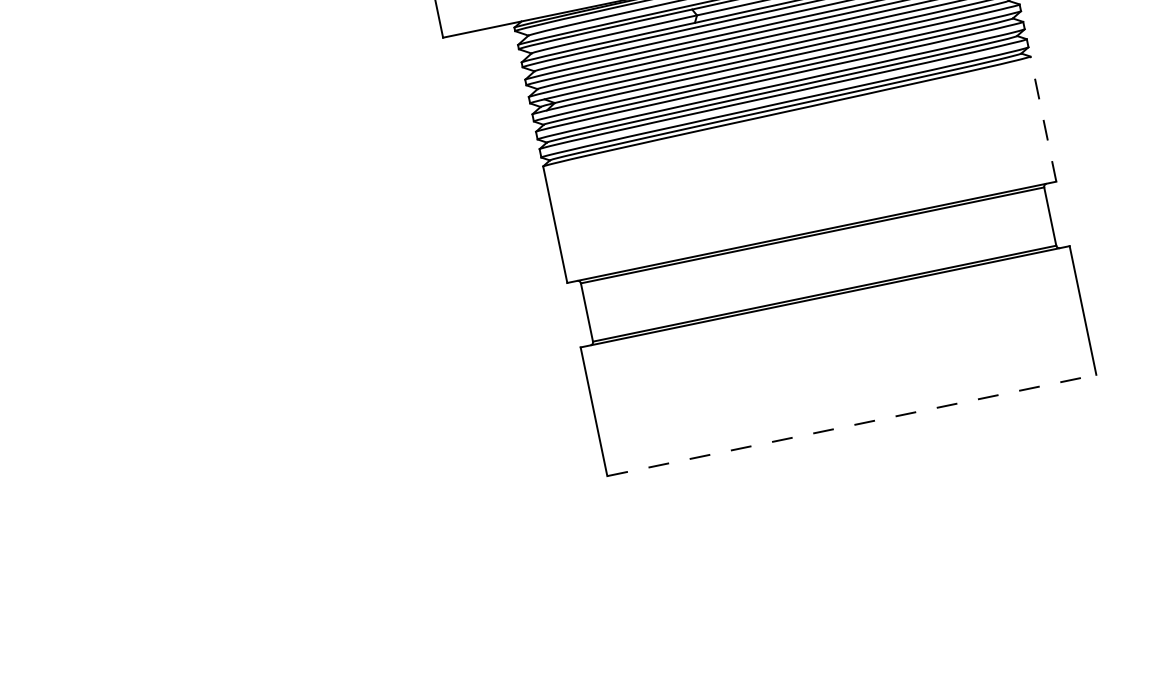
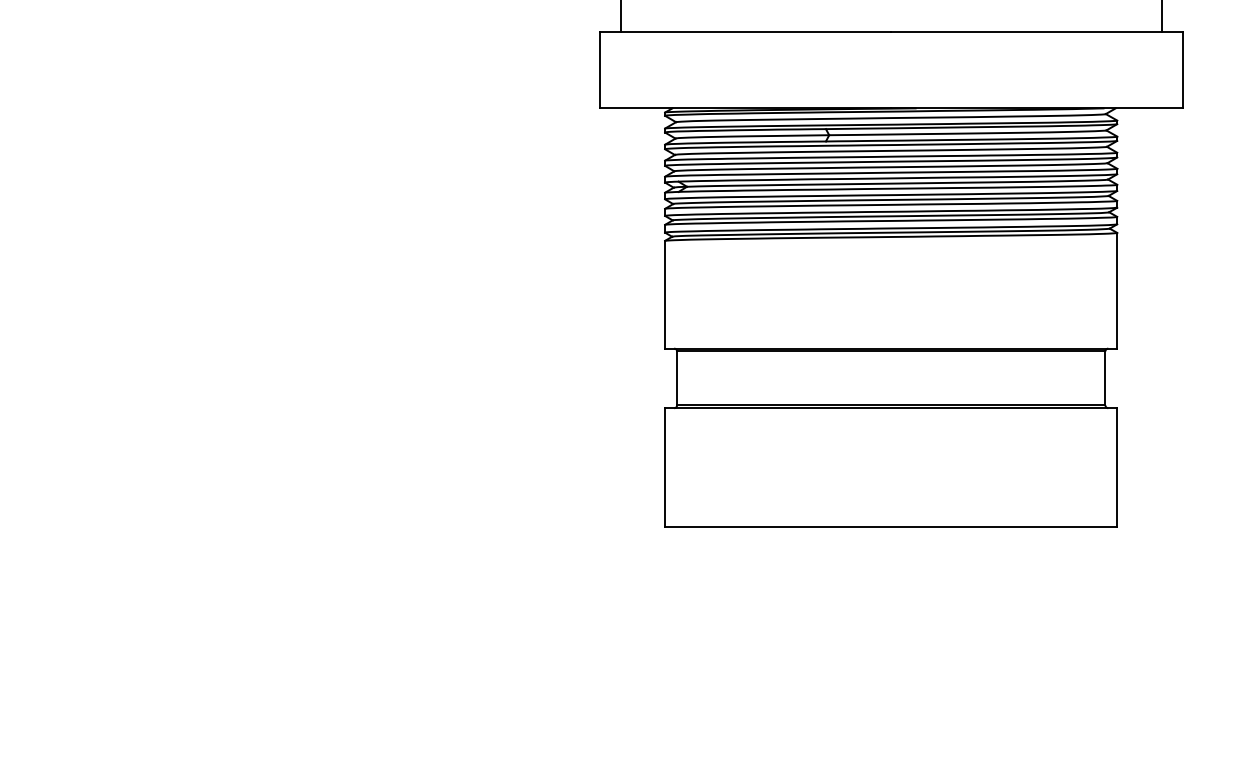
line: (1043, 118) -> (1117, 290), dashed -> solid
line: (852, 425) -> (891, 527), dashed -> solid

